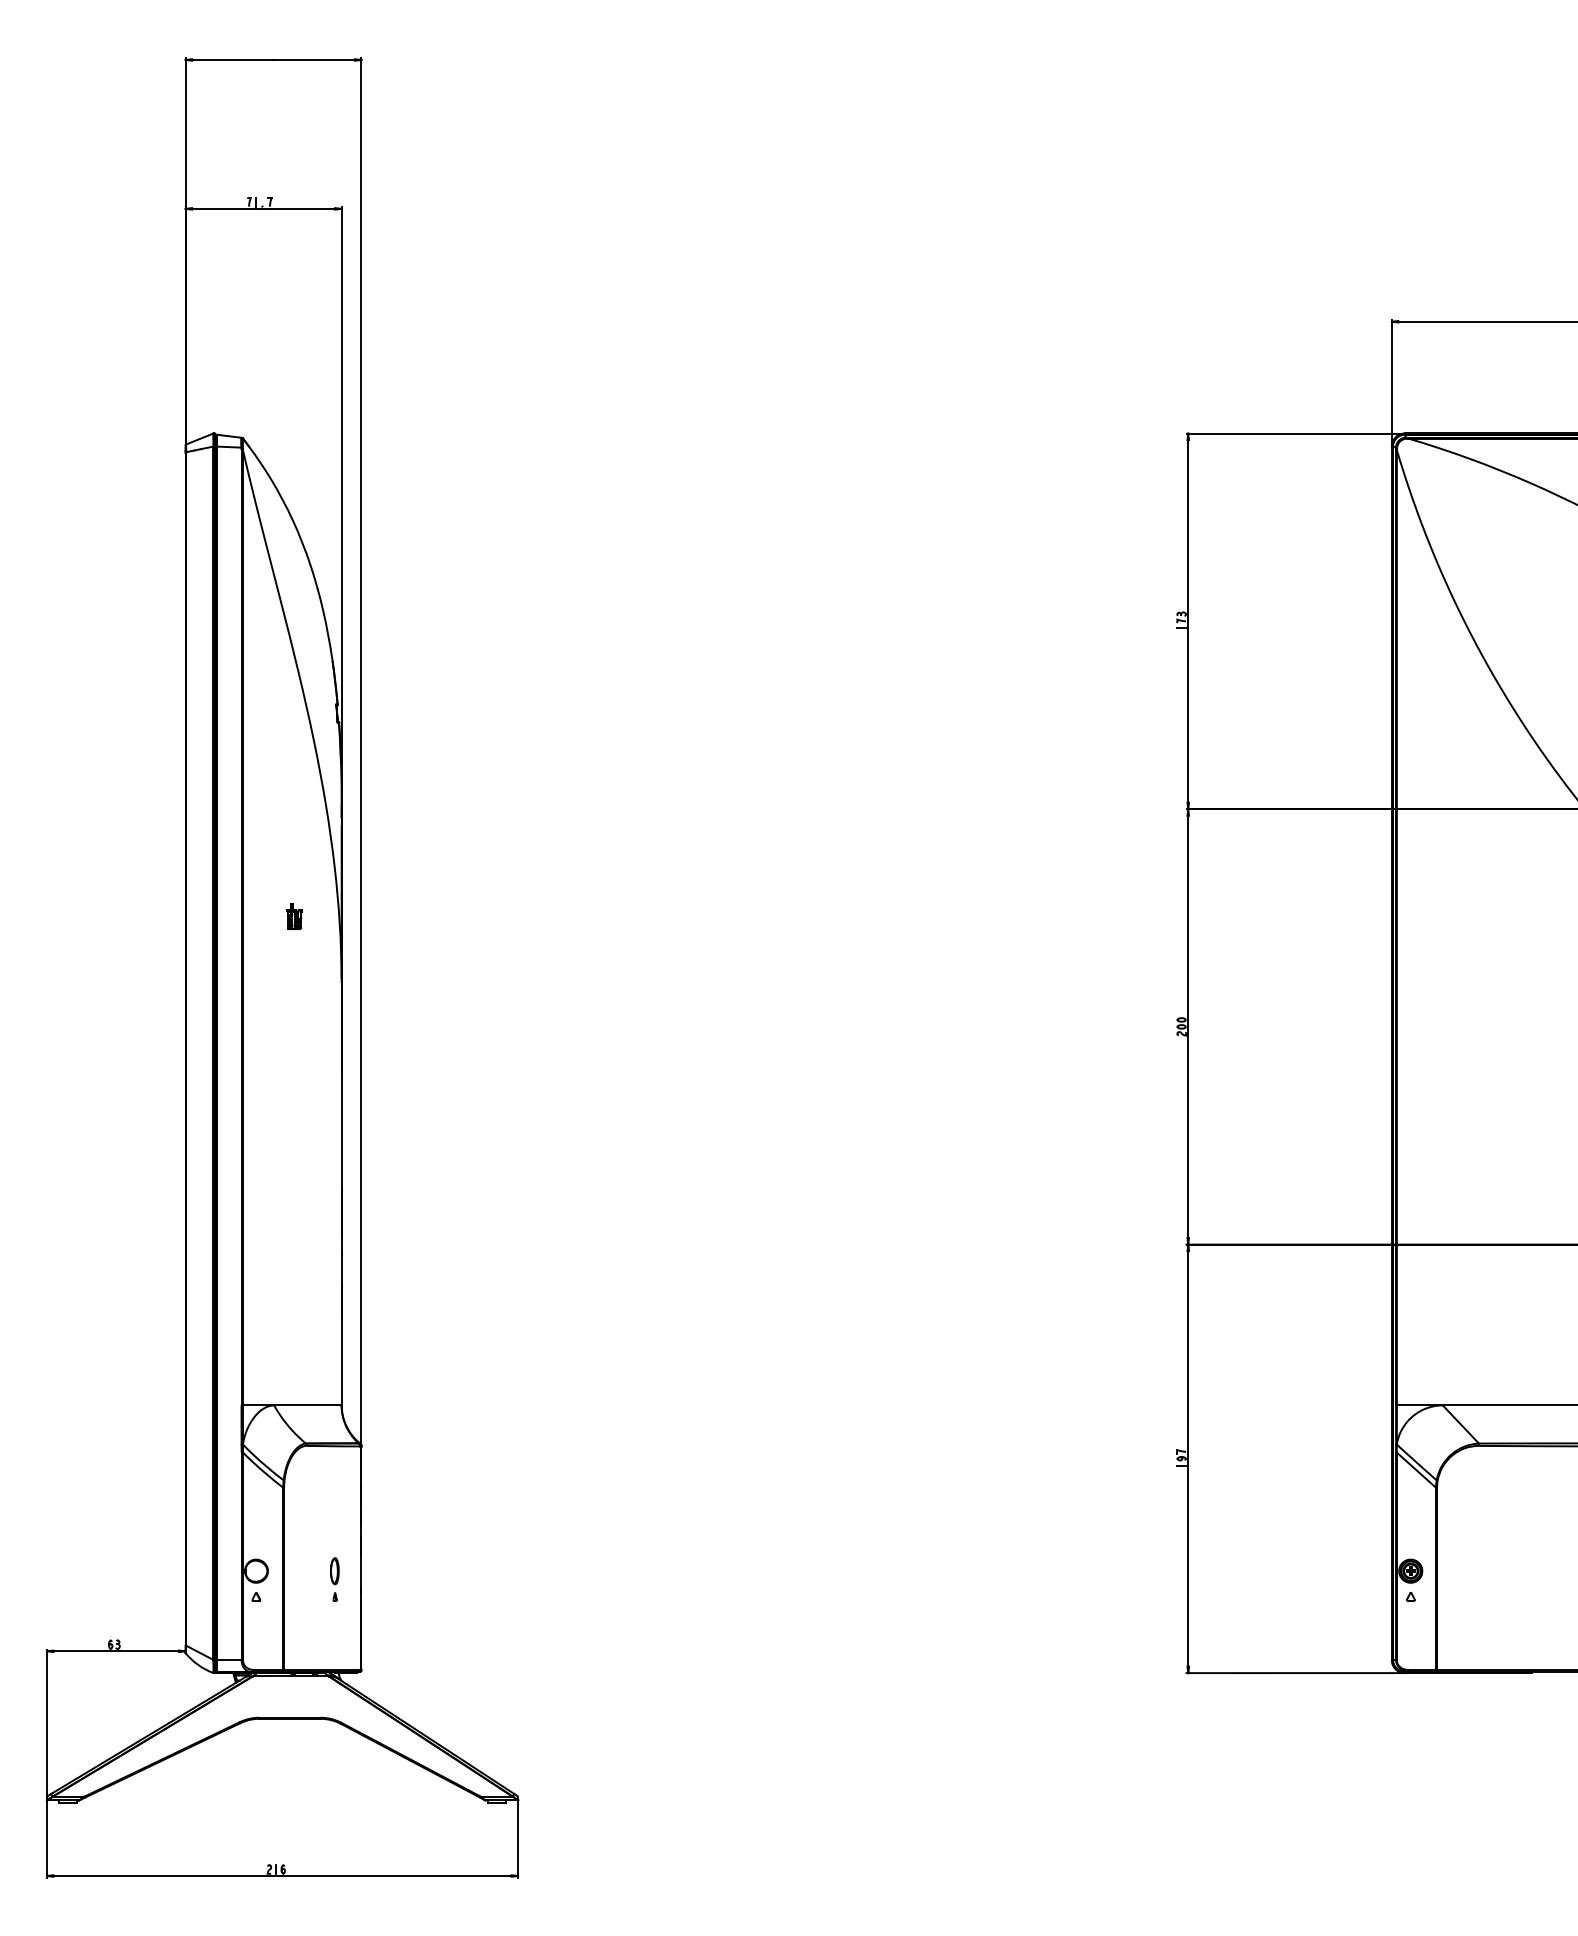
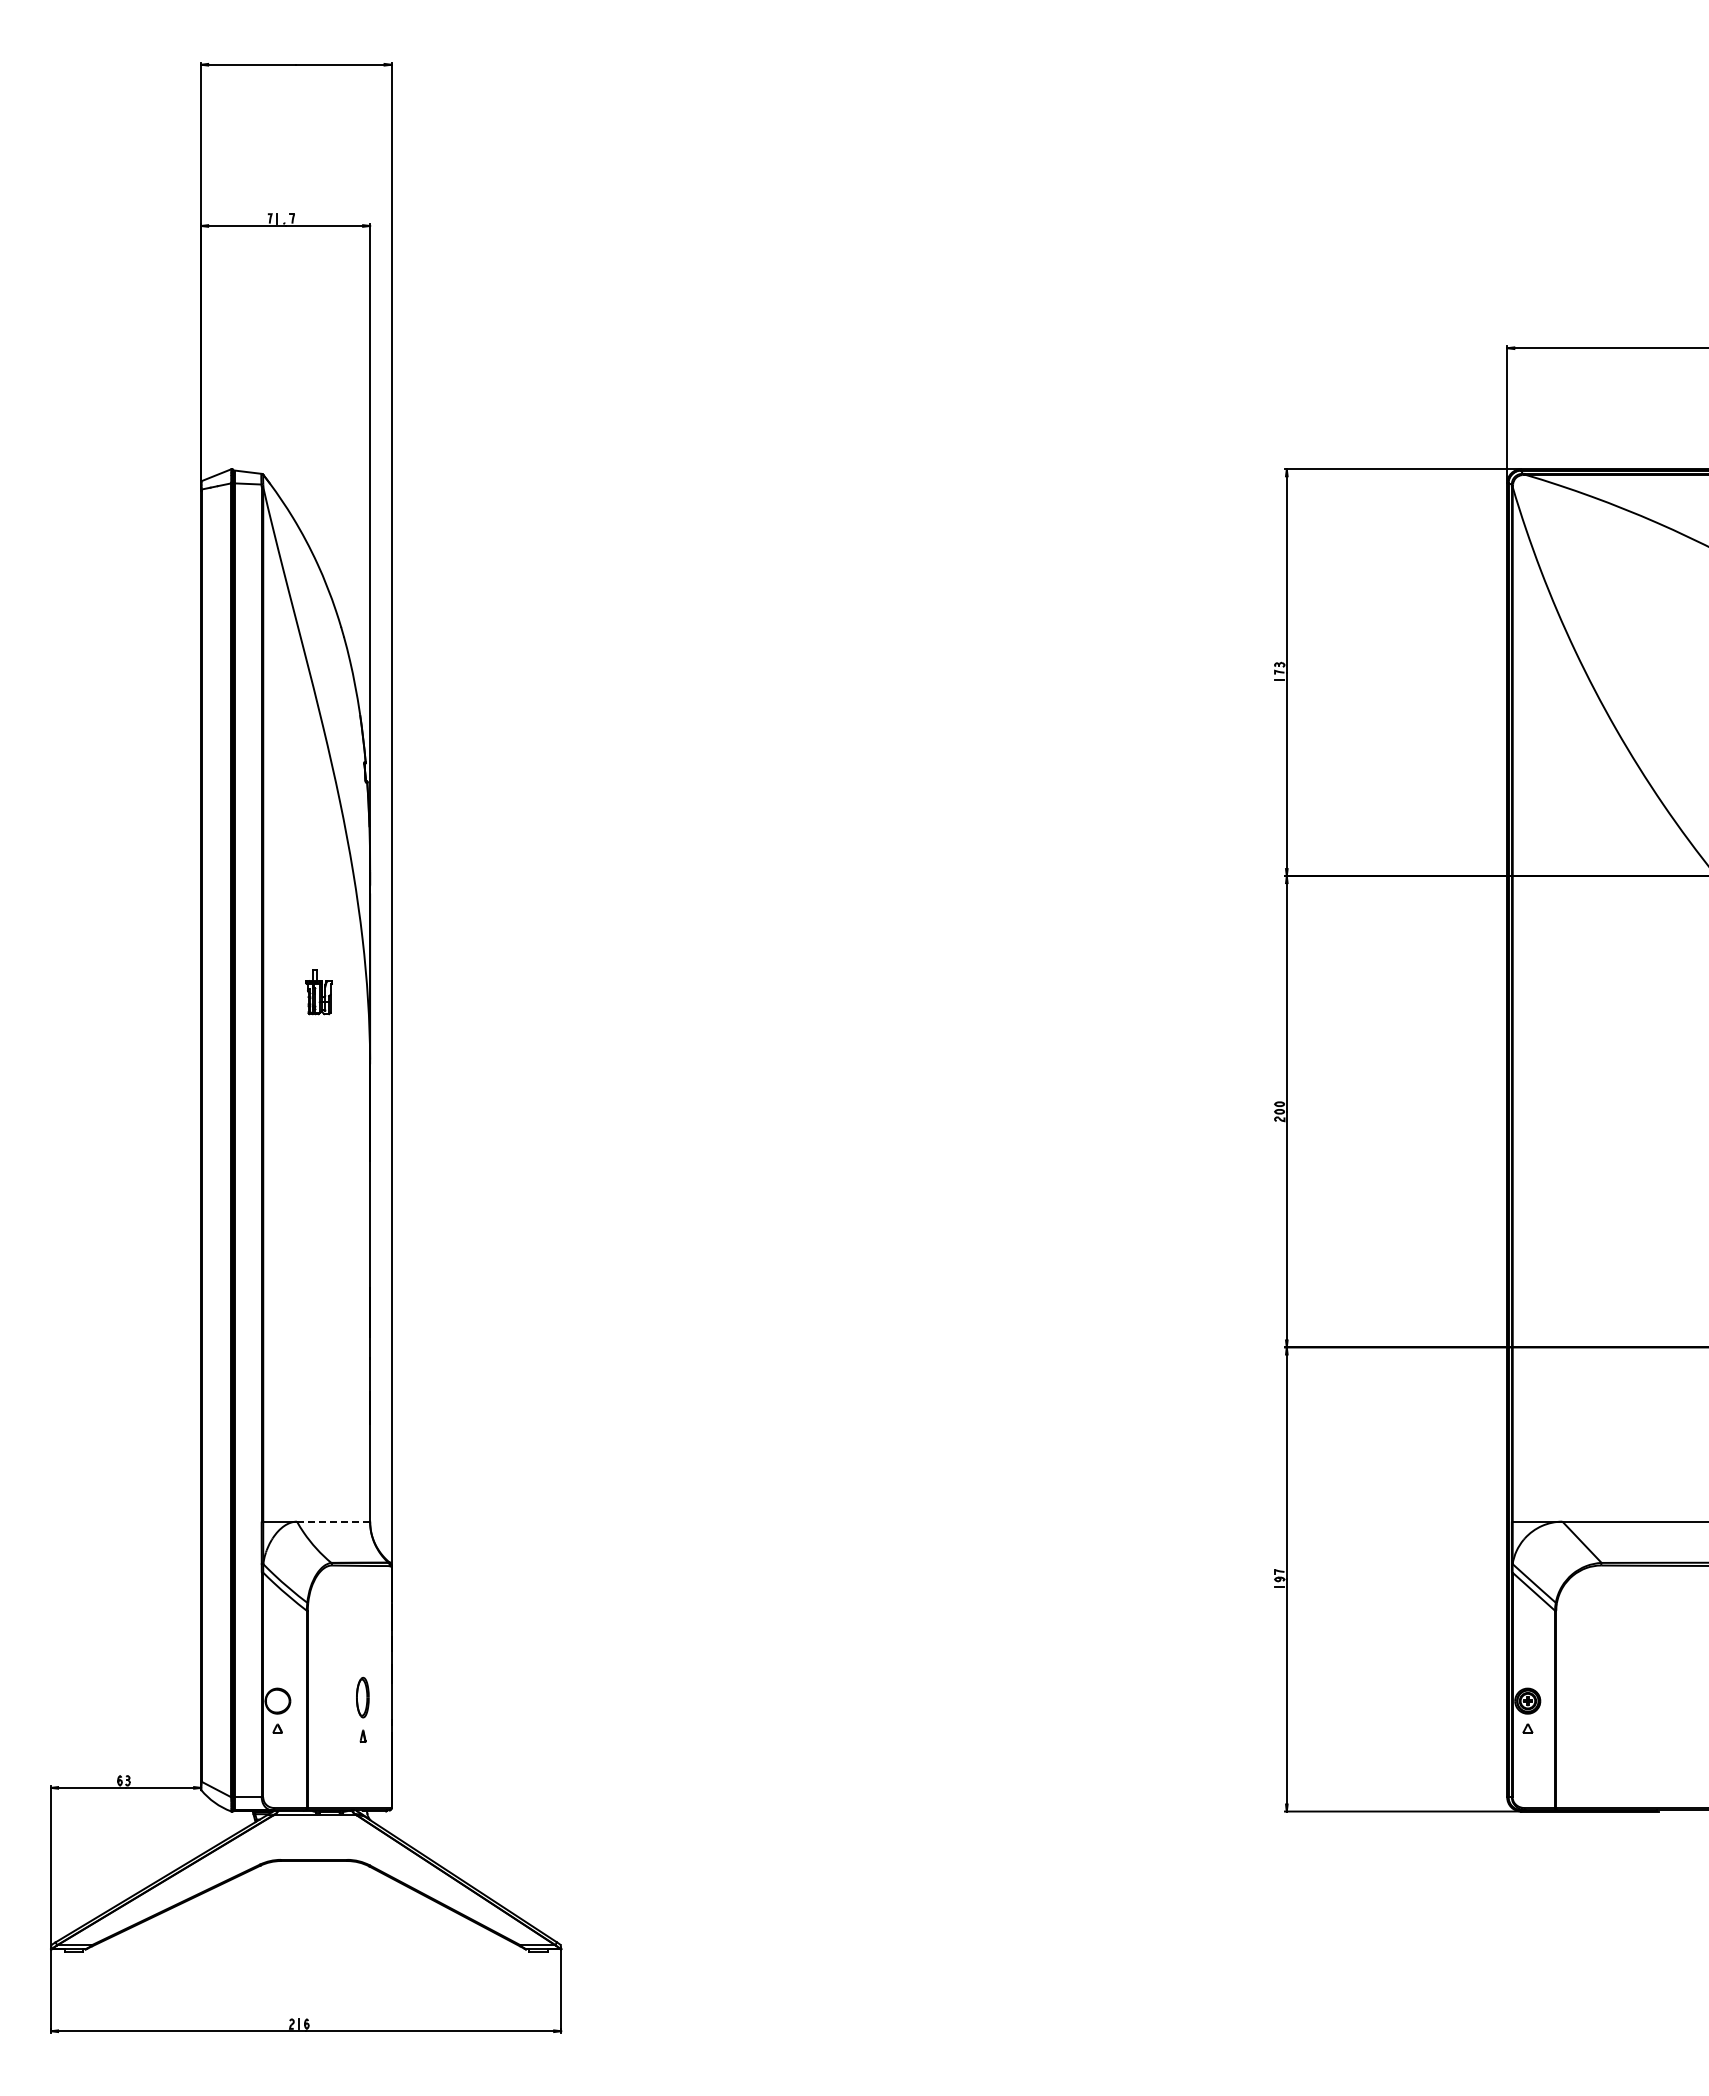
part: (294, 915) -> (318, 991), size x1.6
line: (307, 1405) -> (333, 1521), solid -> dashed
part: (334, 1578) -> (362, 1709), size x1.4

